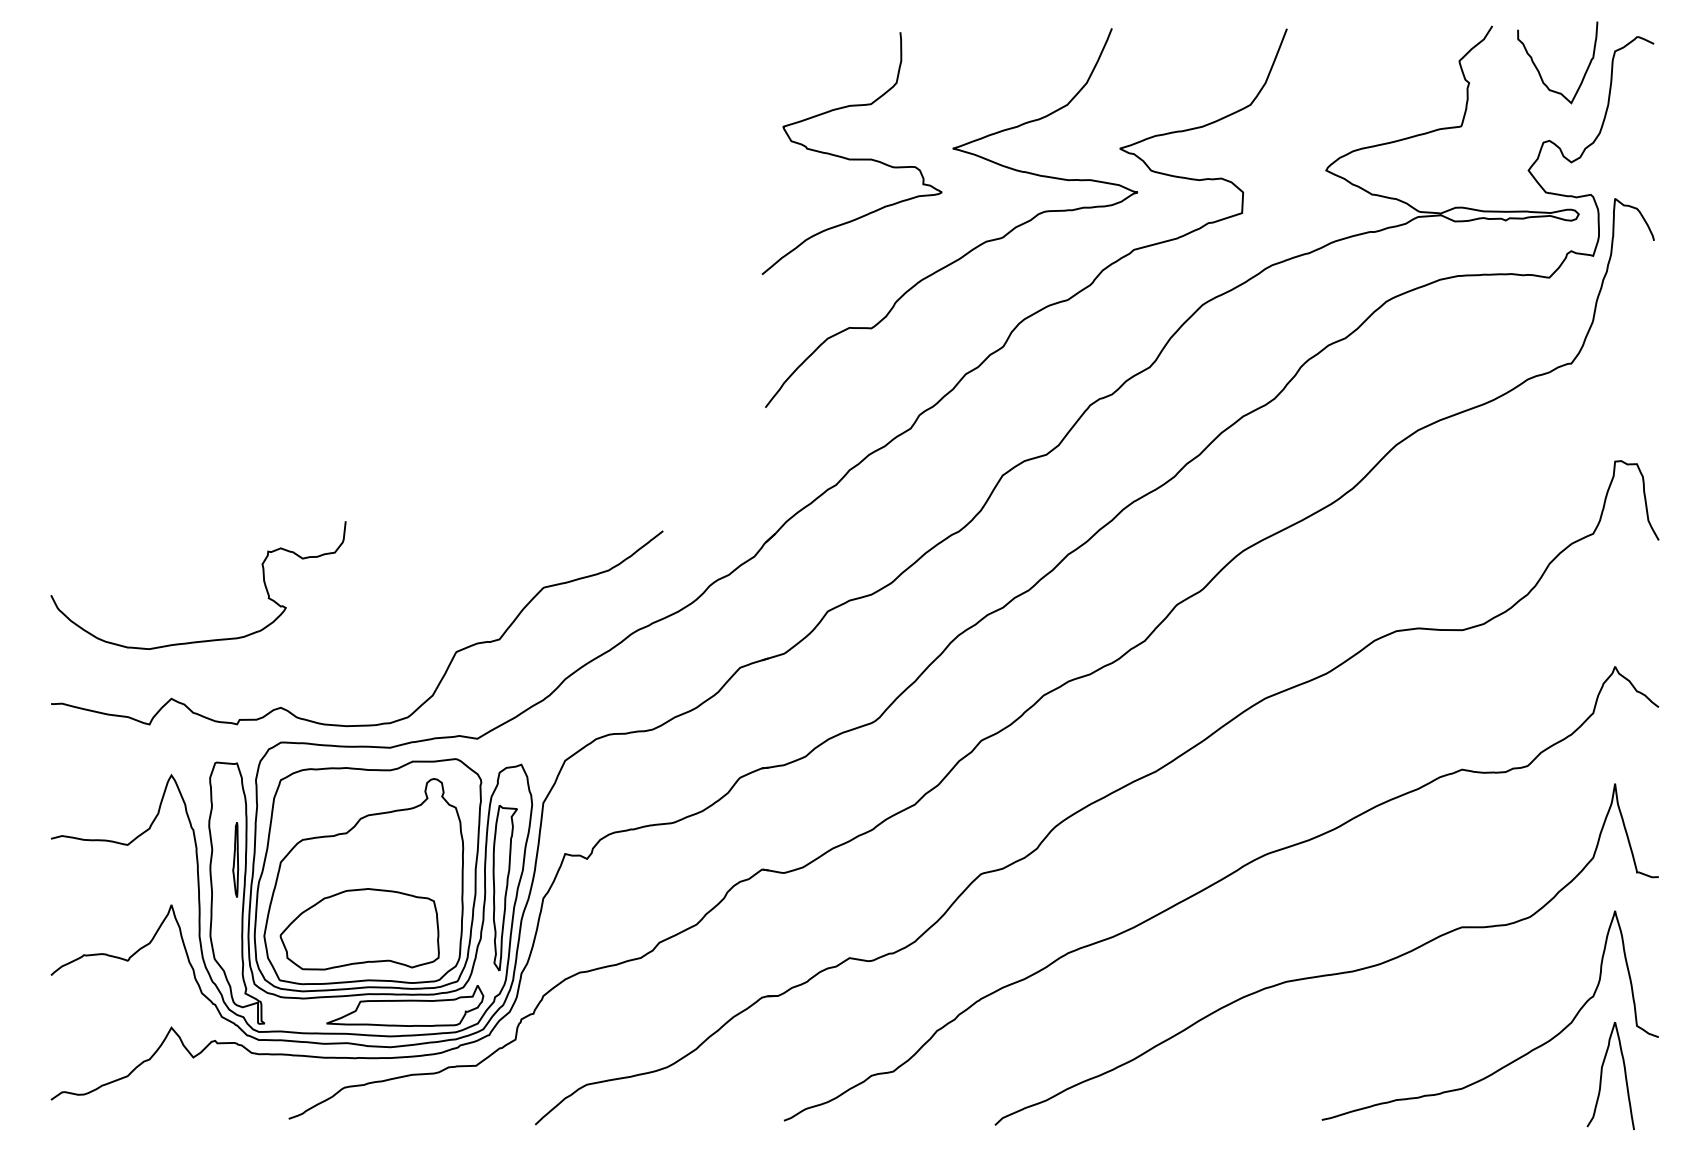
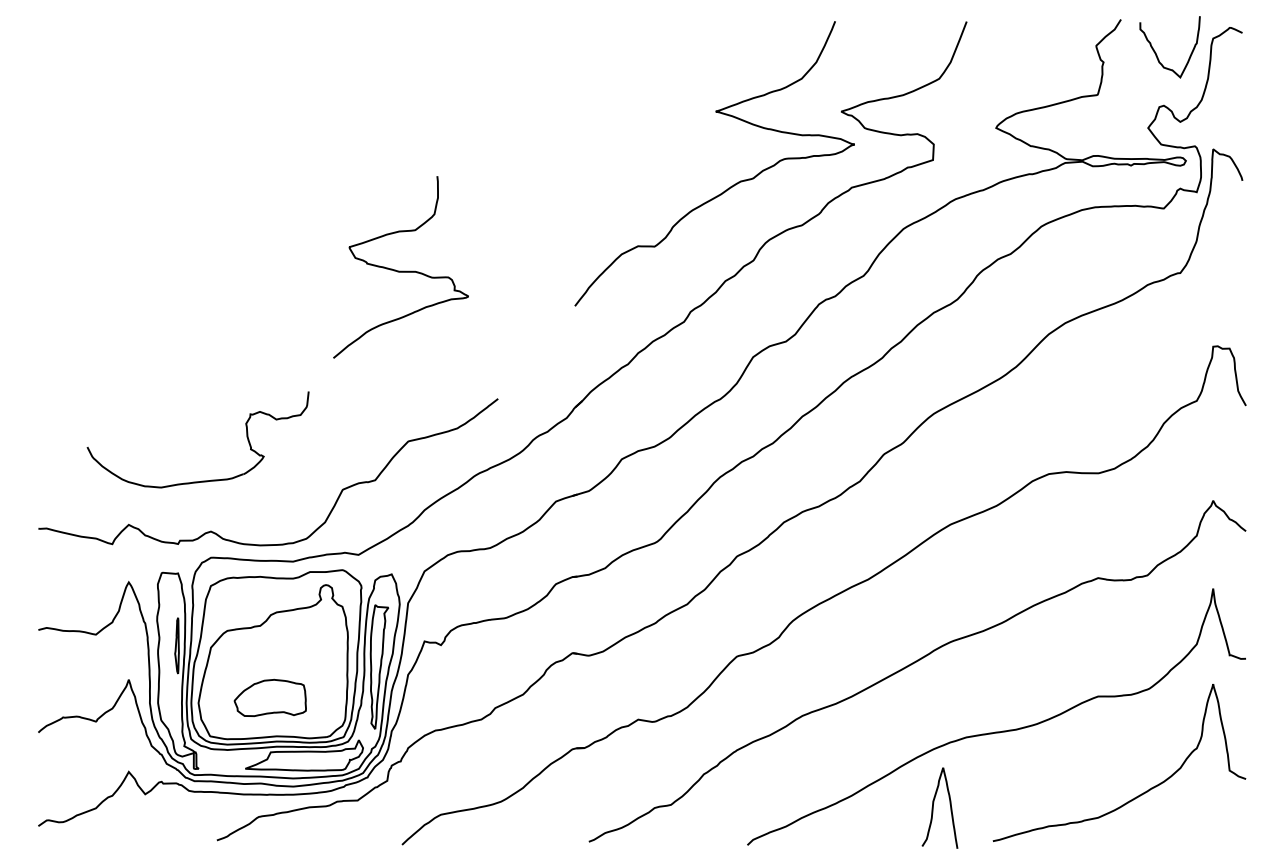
curve: (851, 157) -> (400, 270), moved
part: (202, 639) -> (201, 480), moved
part: (360, 928) -> (270, 697), size x0.6
curve: (1602, 1075) -> (933, 807), moved

